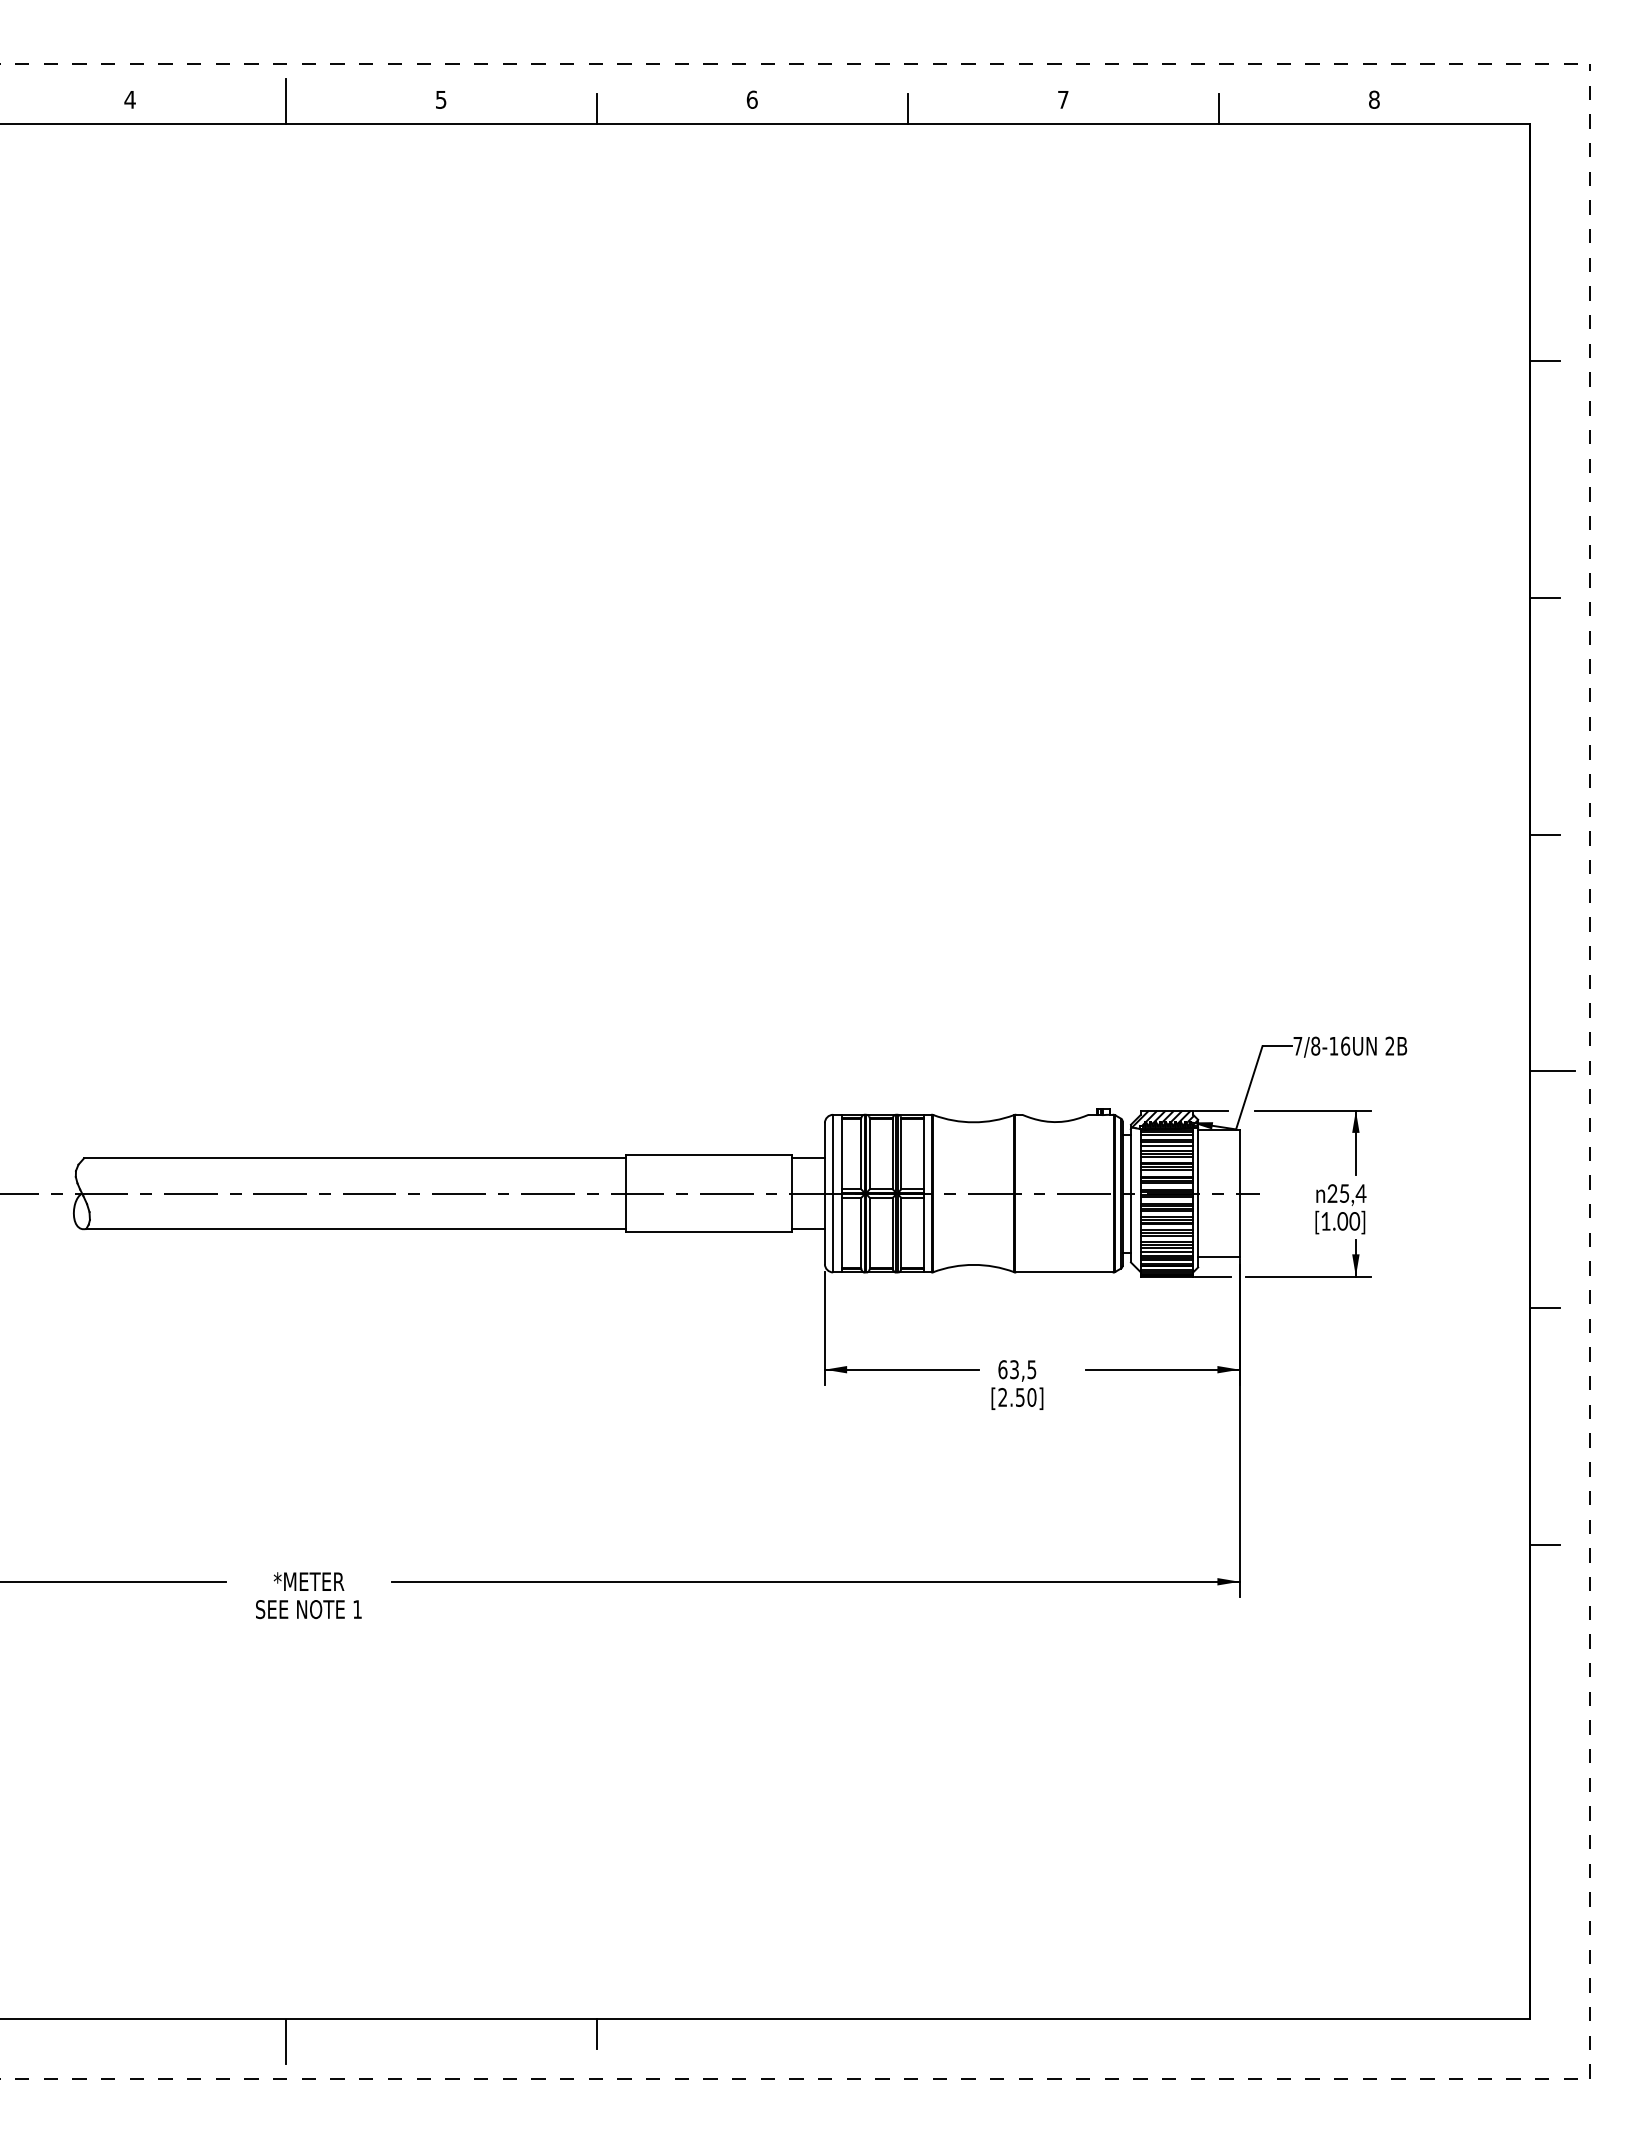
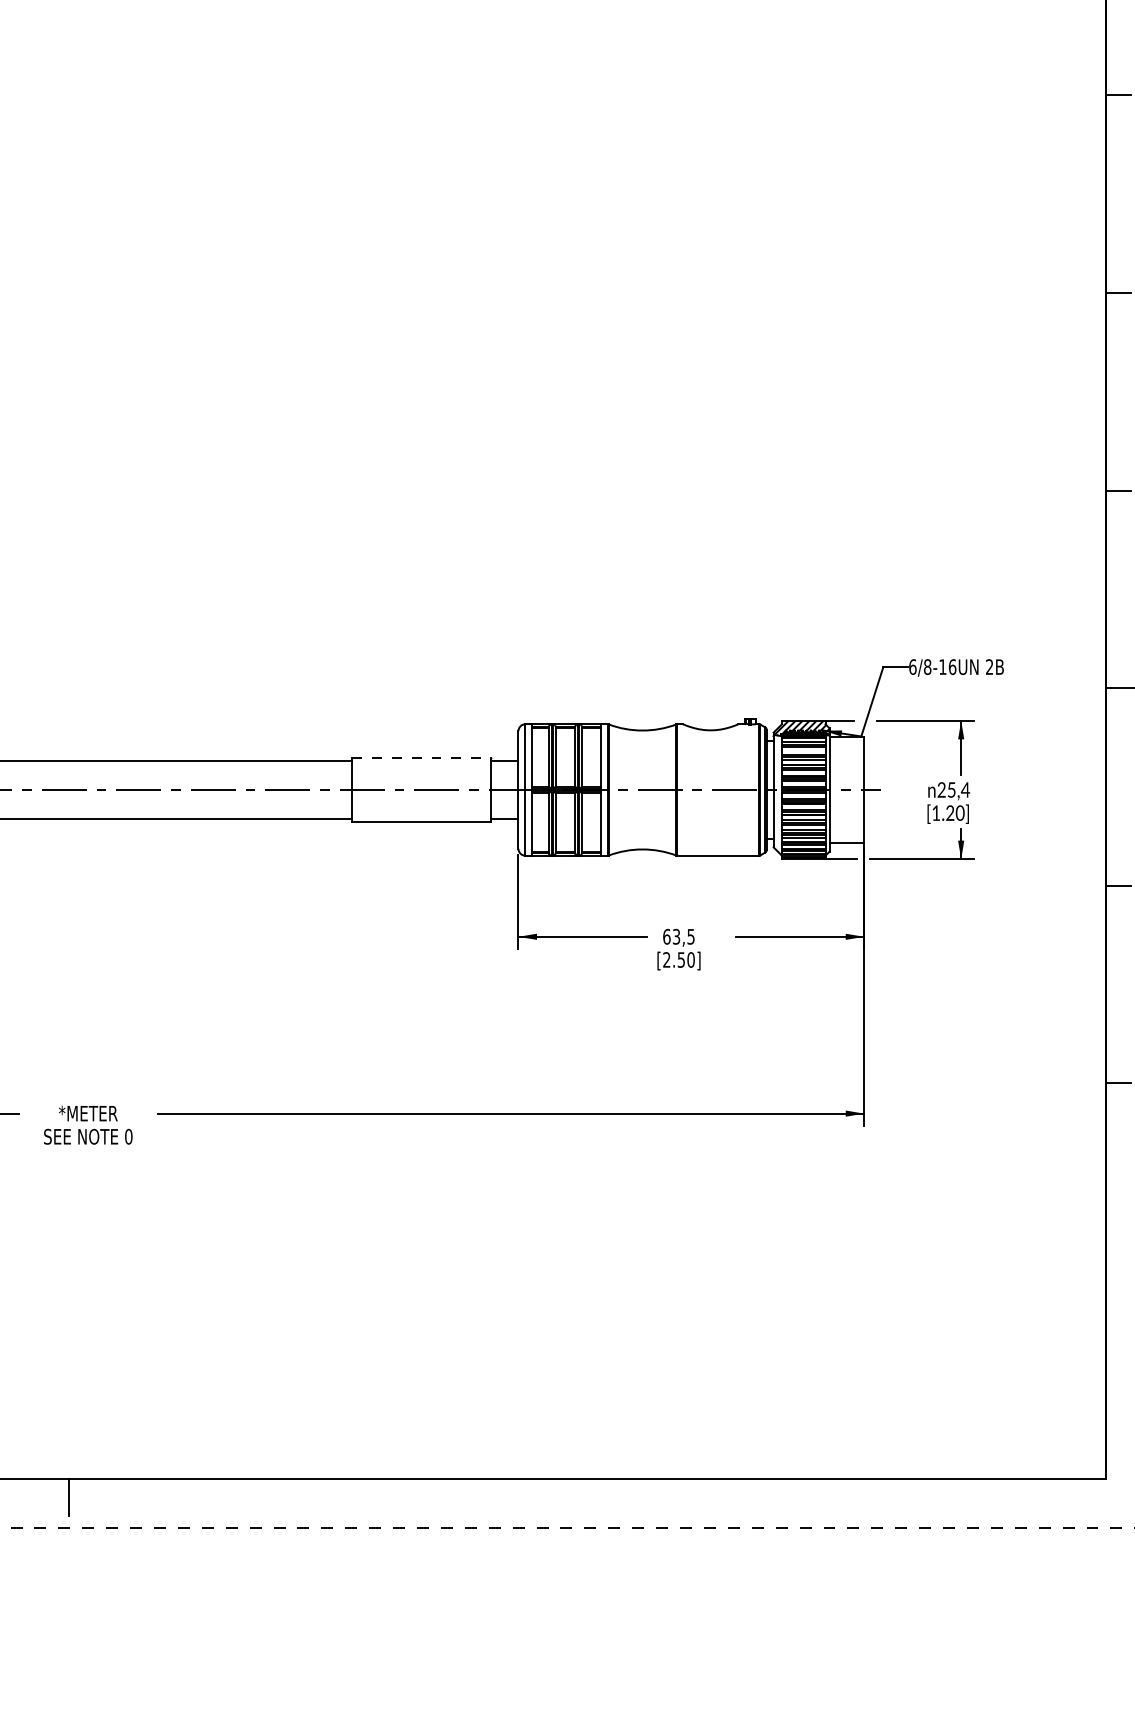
text: (1297, 1045) -> (912, 666), 7/8-16UN -> 6/8-16UN
line: (1166, 1145) -> (803, 749), removed
line: (708, 1155) -> (421, 758), solid -> dashed
text: (1342, 1221) -> (950, 813), [1.00] -> [1.20]
text: (357, 1609) -> (128, 1136), 1 -> 0
line: (597, 2034) -> (328, 1491), removed

